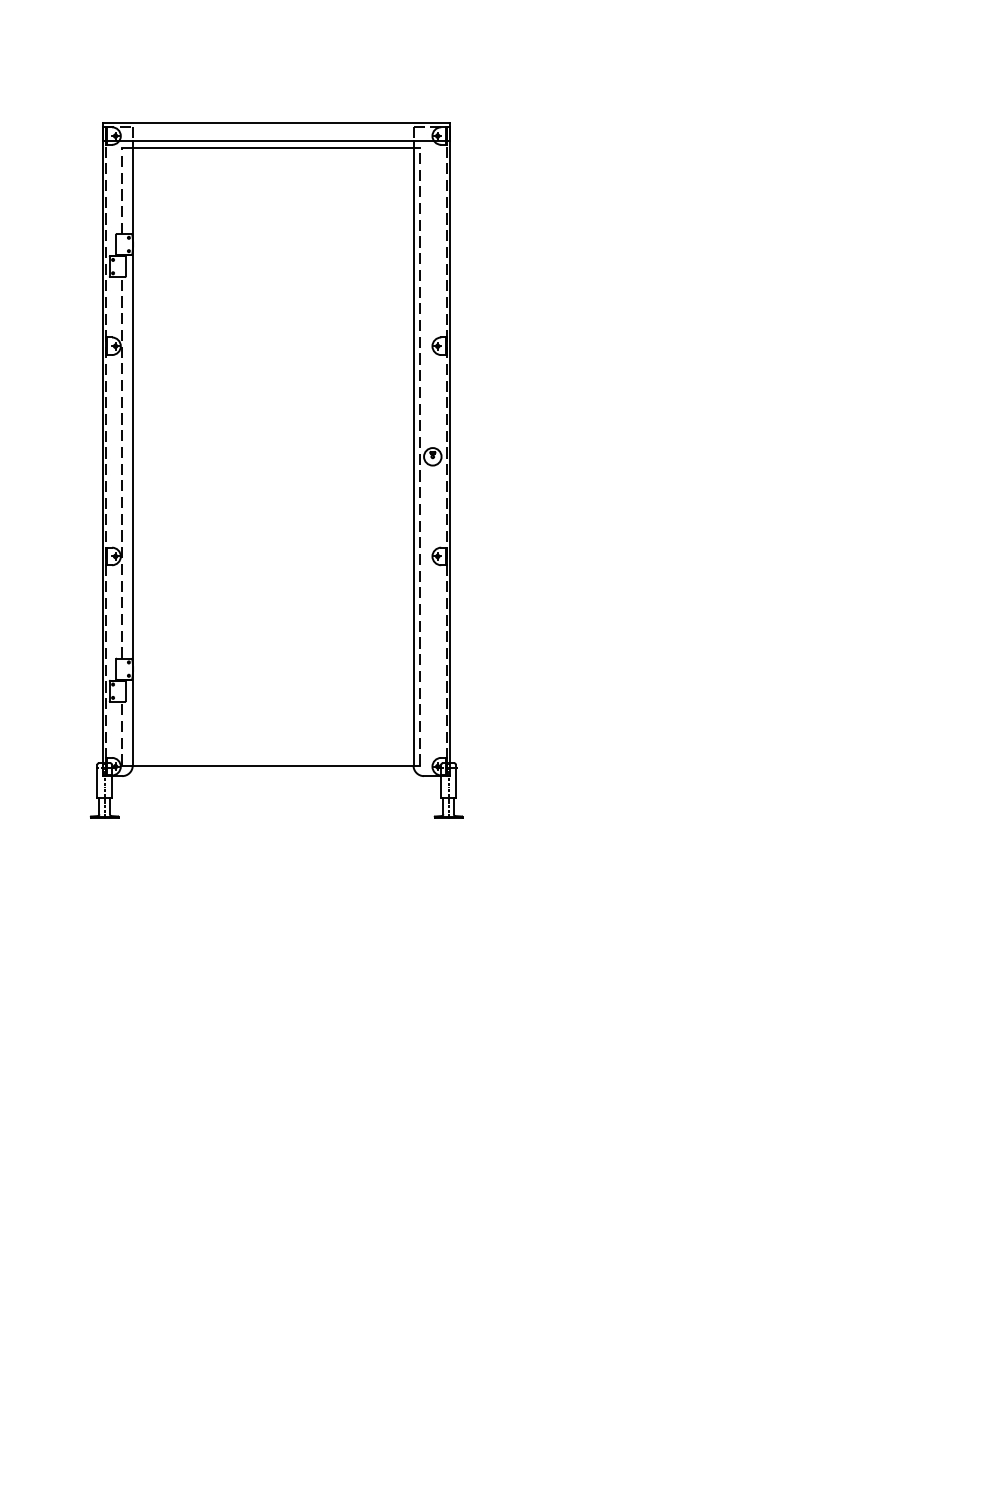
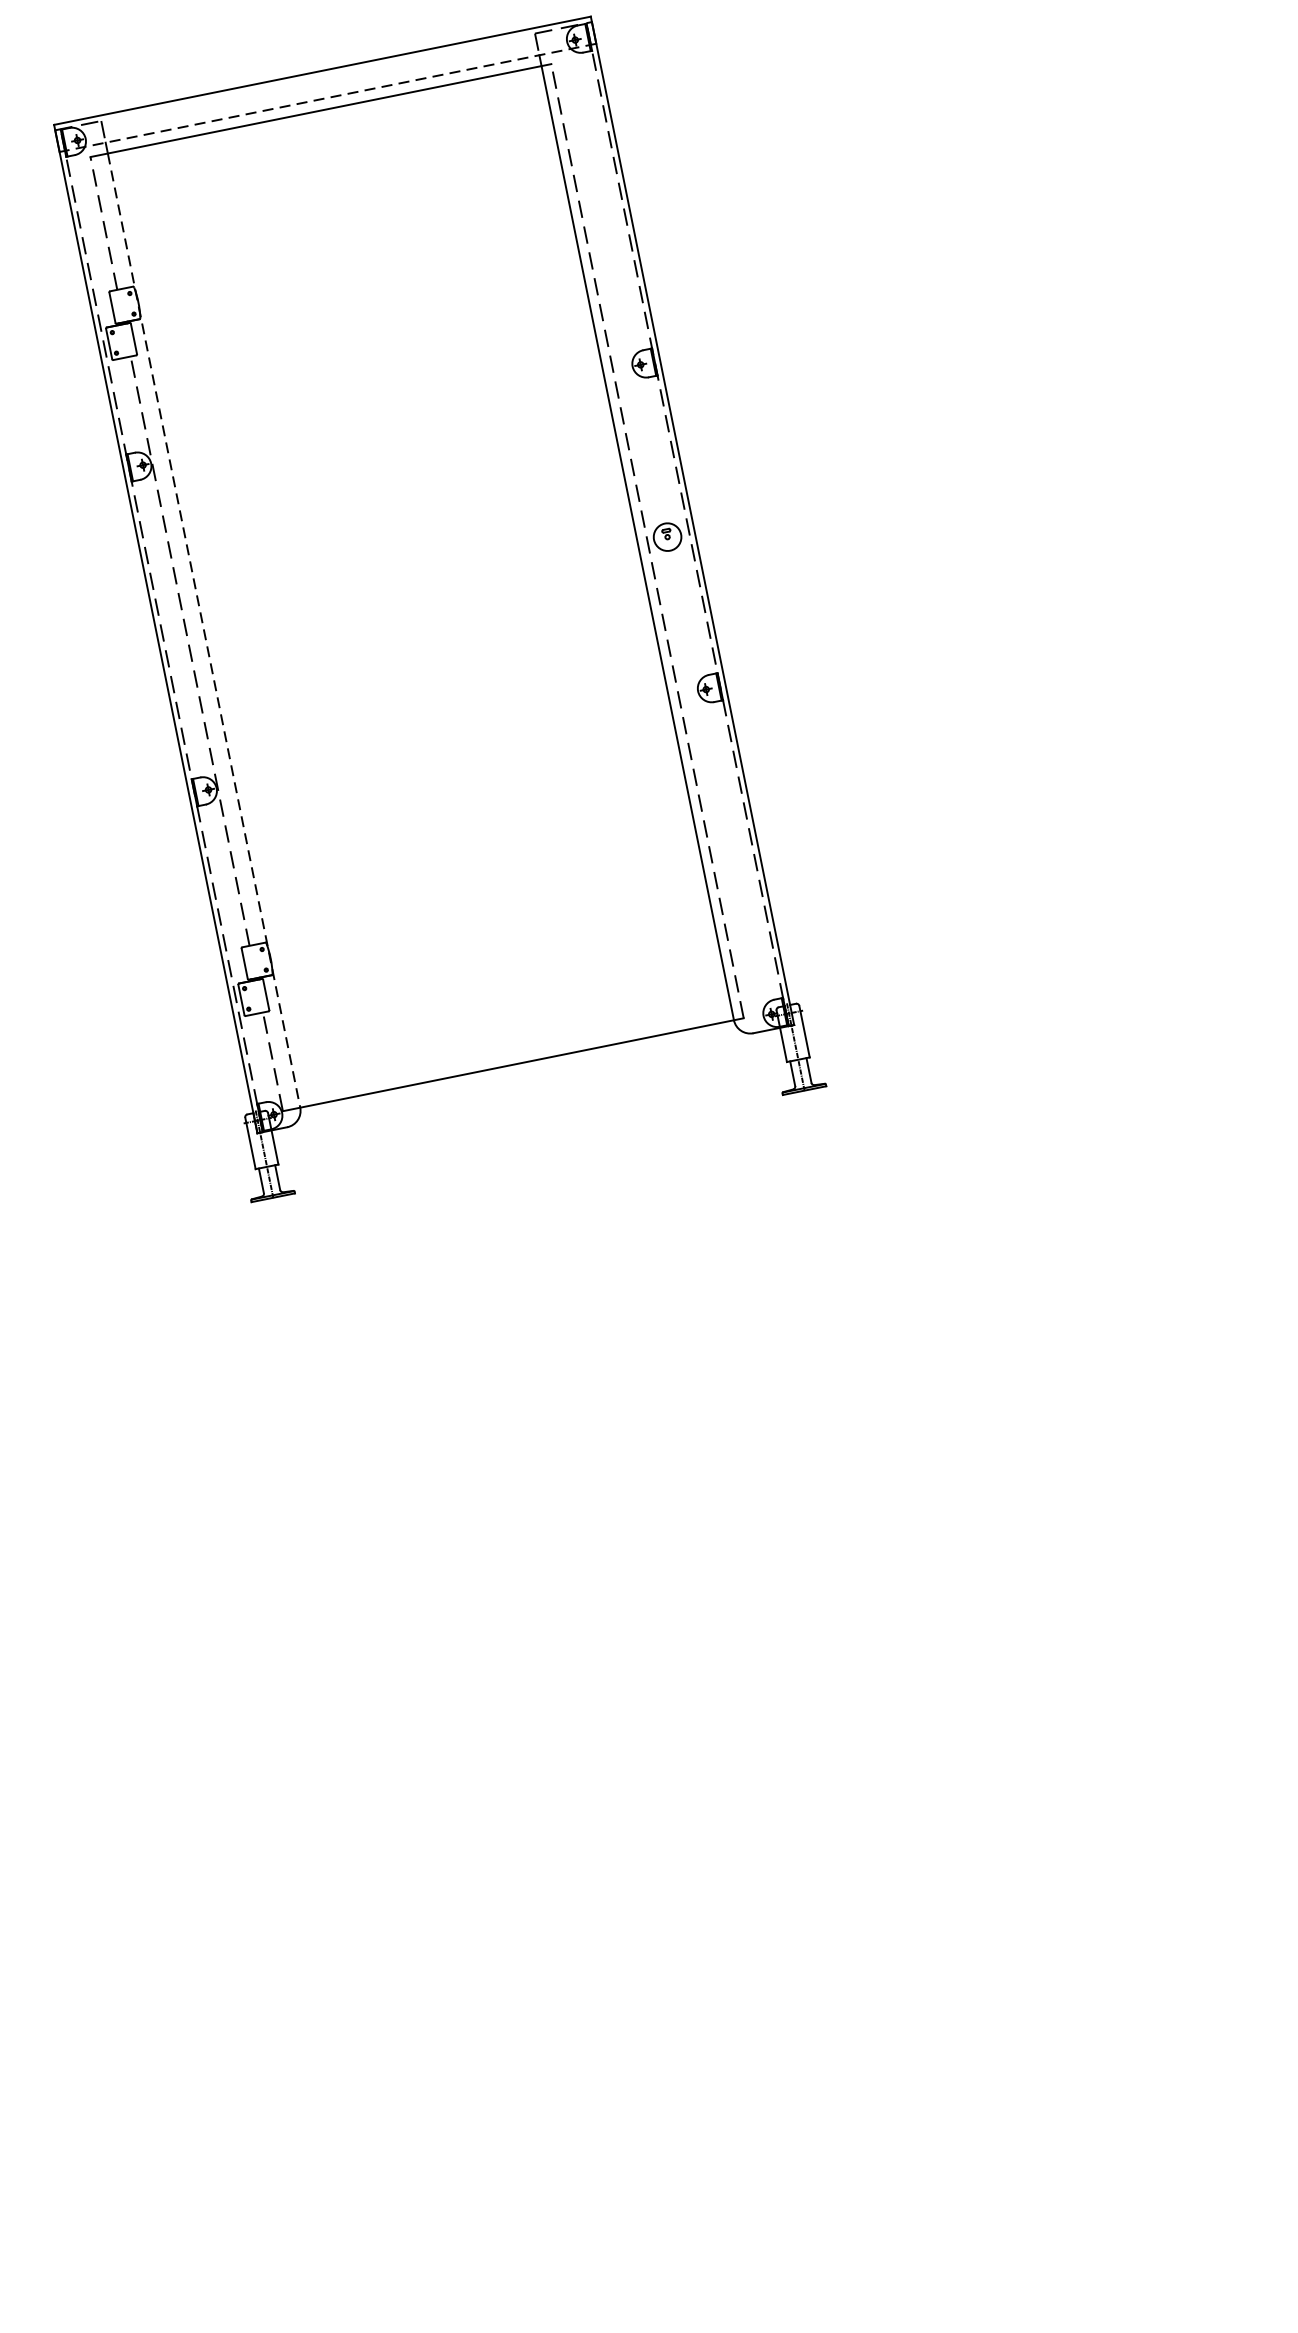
line: (276, 140) -> (327, 97), solid -> dashed
line: (132, 456) -> (203, 630), solid -> dashed

